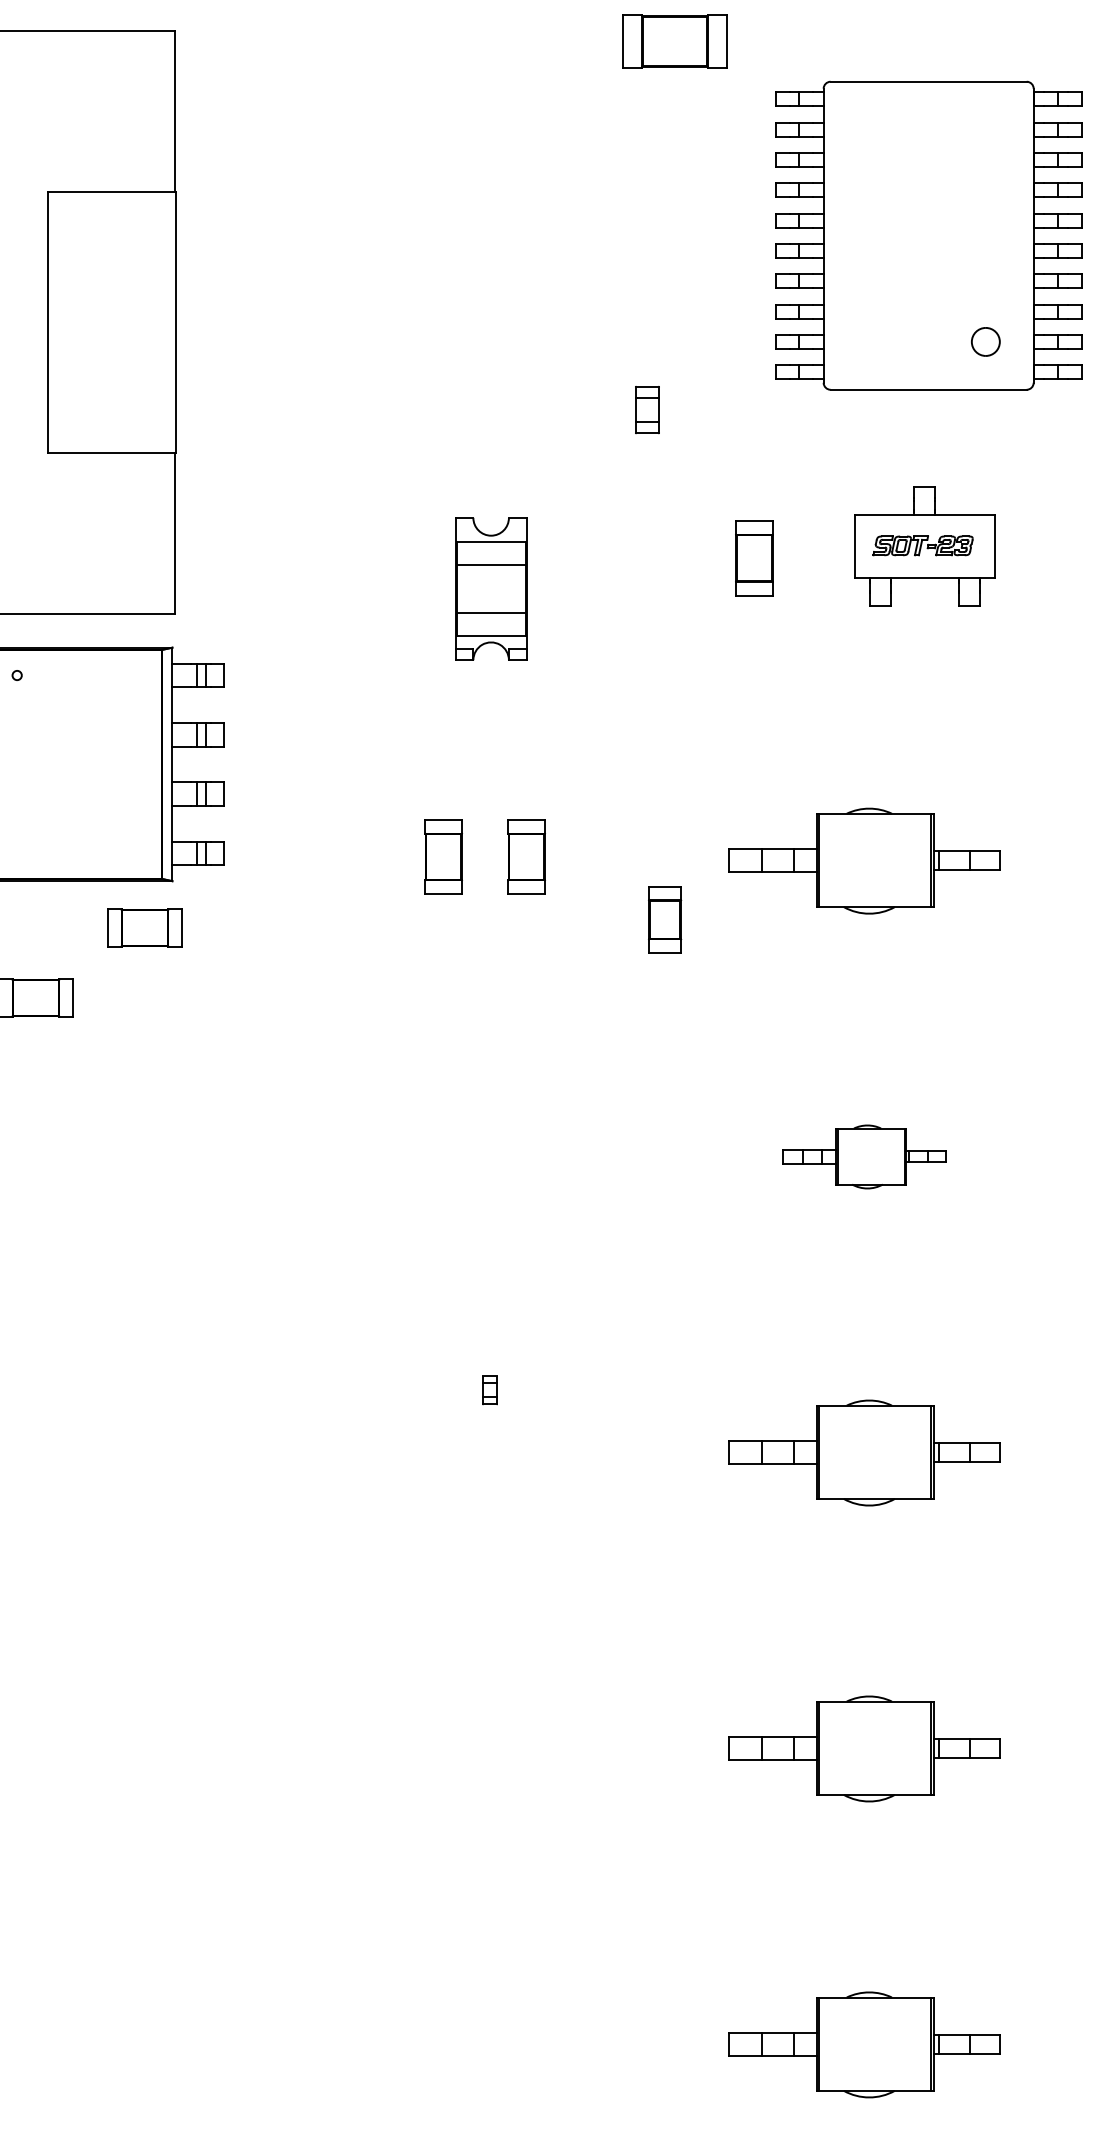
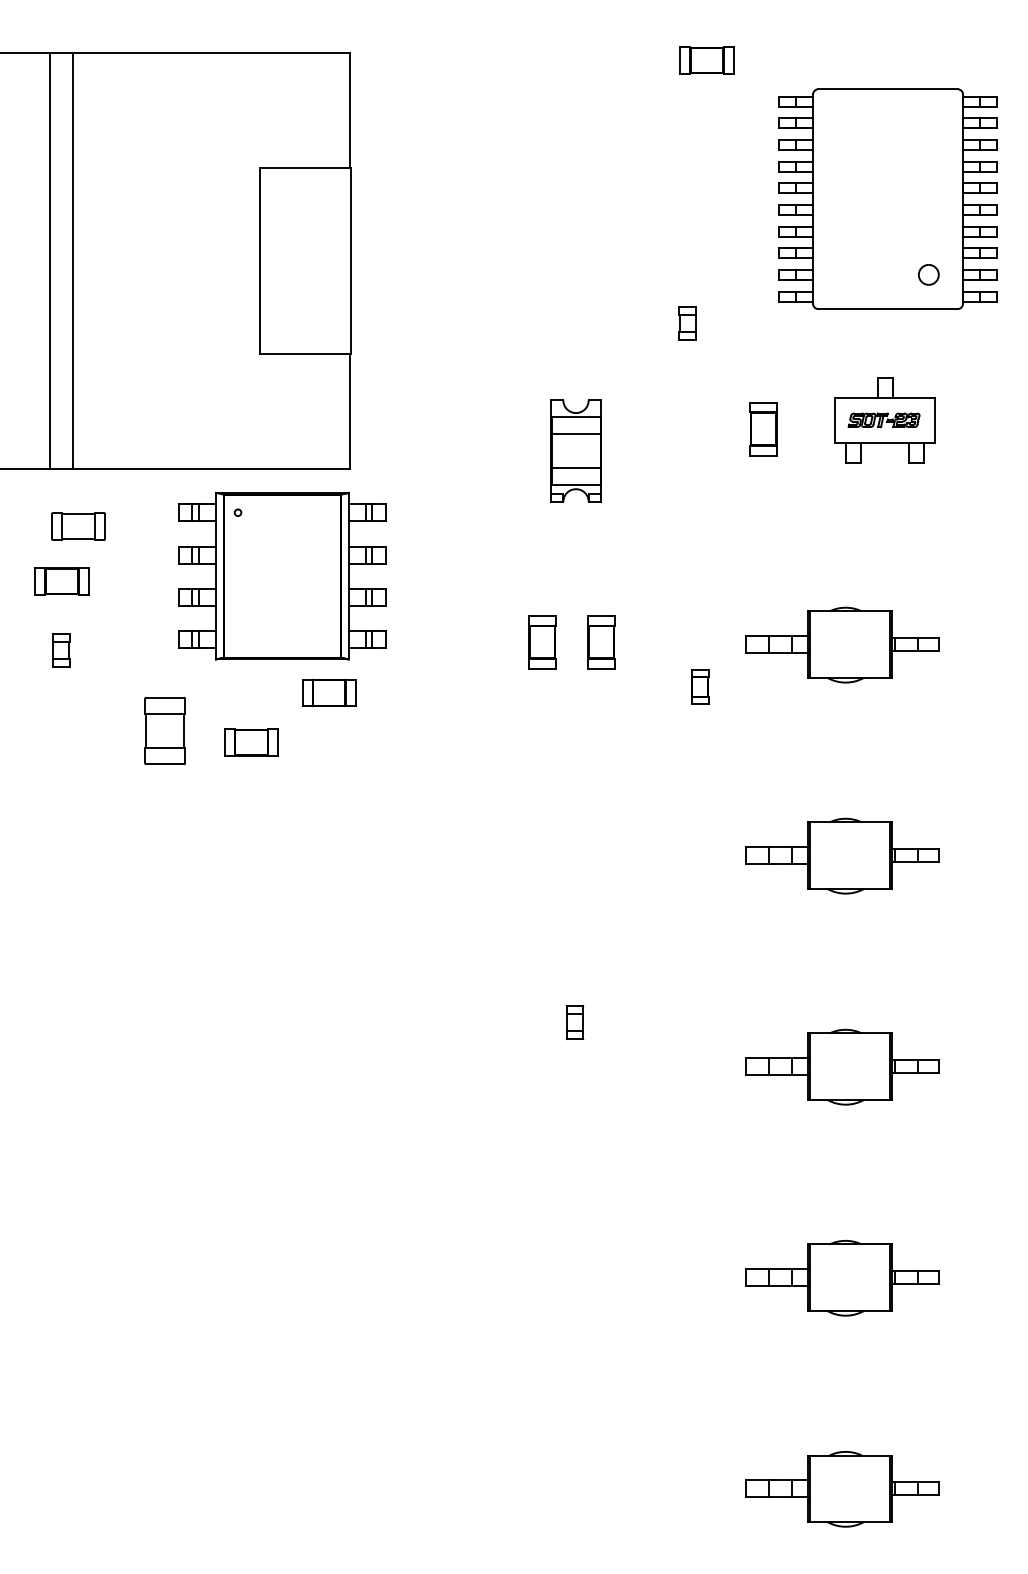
part: (674, 41) -> (706, 60), size x0.71
part: (665, 919) -> (700, 686), size x0.71
part: (864, 1156) -> (842, 855), size x1.67
part: (490, 1390) -> (575, 1022), size x1.67

